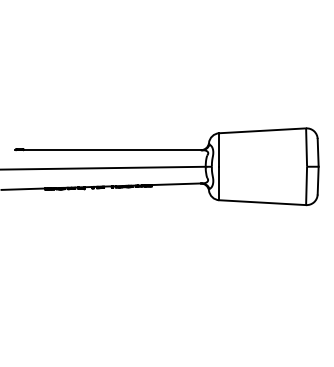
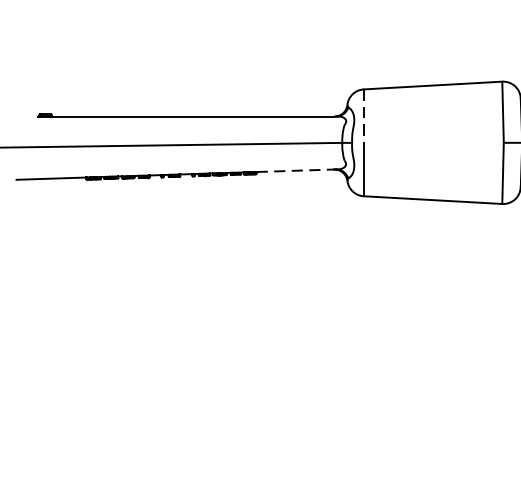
line: (219, 150) -> (364, 116), solid -> dashed
line: (176, 184) -> (295, 171), solid -> dashed

